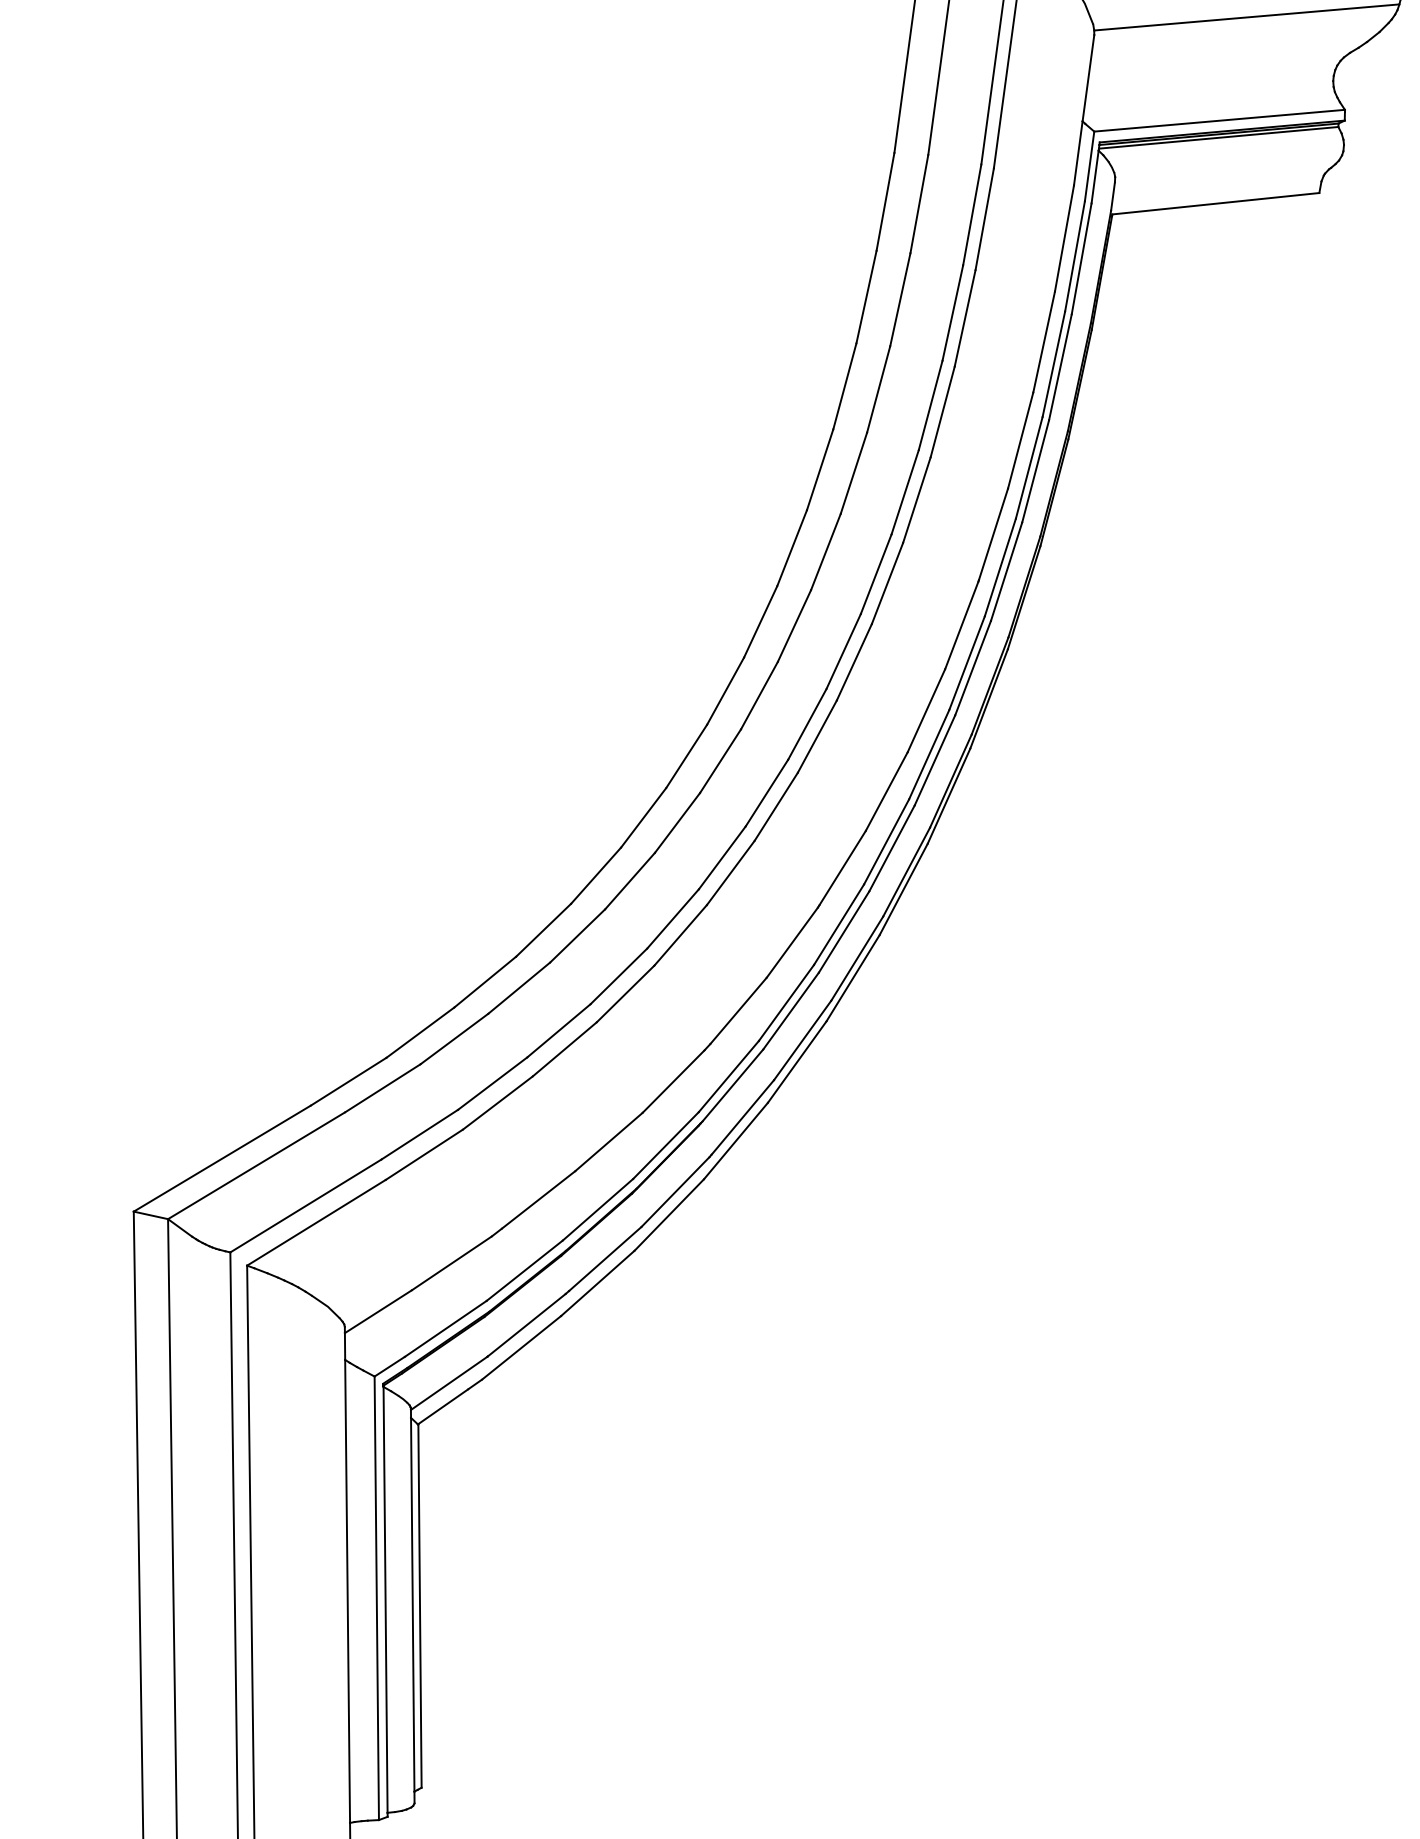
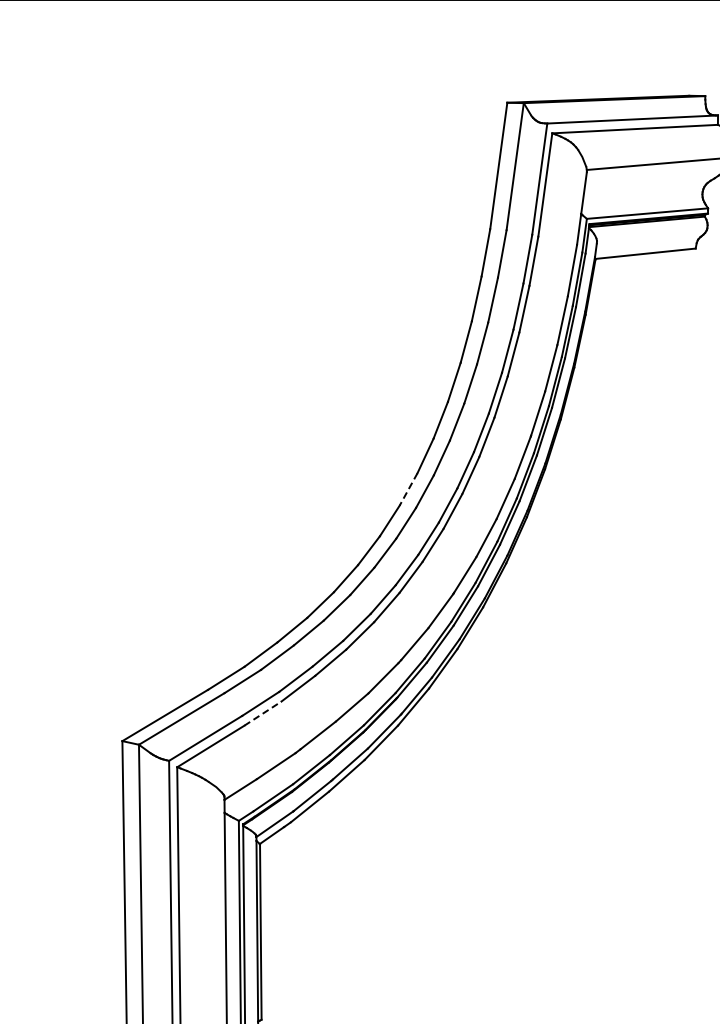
line: (725, 691) -> (408, 489), solid -> dashed
line: (425, 1154) -> (263, 713), solid -> dashed

